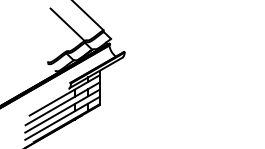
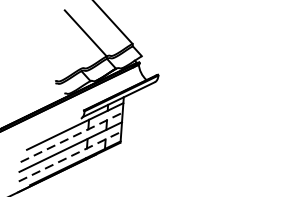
line: (62, 103) -> (71, 136), solid -> dashed
line: (62, 118) -> (70, 156), solid -> dashed

